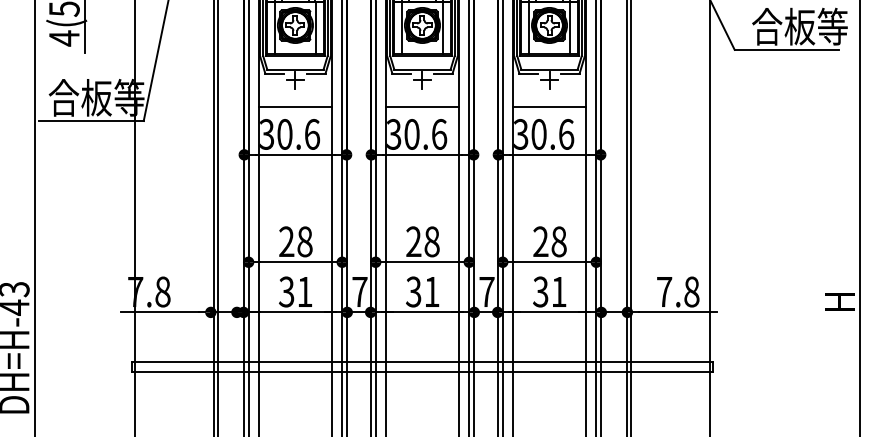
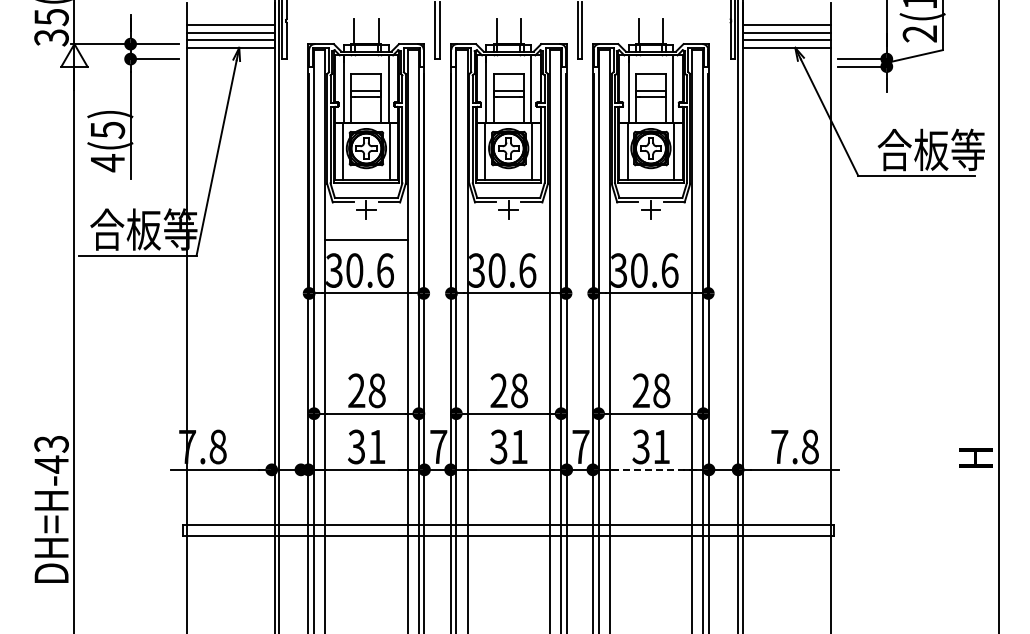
line: (422, 107) -> (508, 240), removed
line: (549, 107) -> (650, 240), removed
line: (549, 312) -> (650, 469), solid -> dashed

